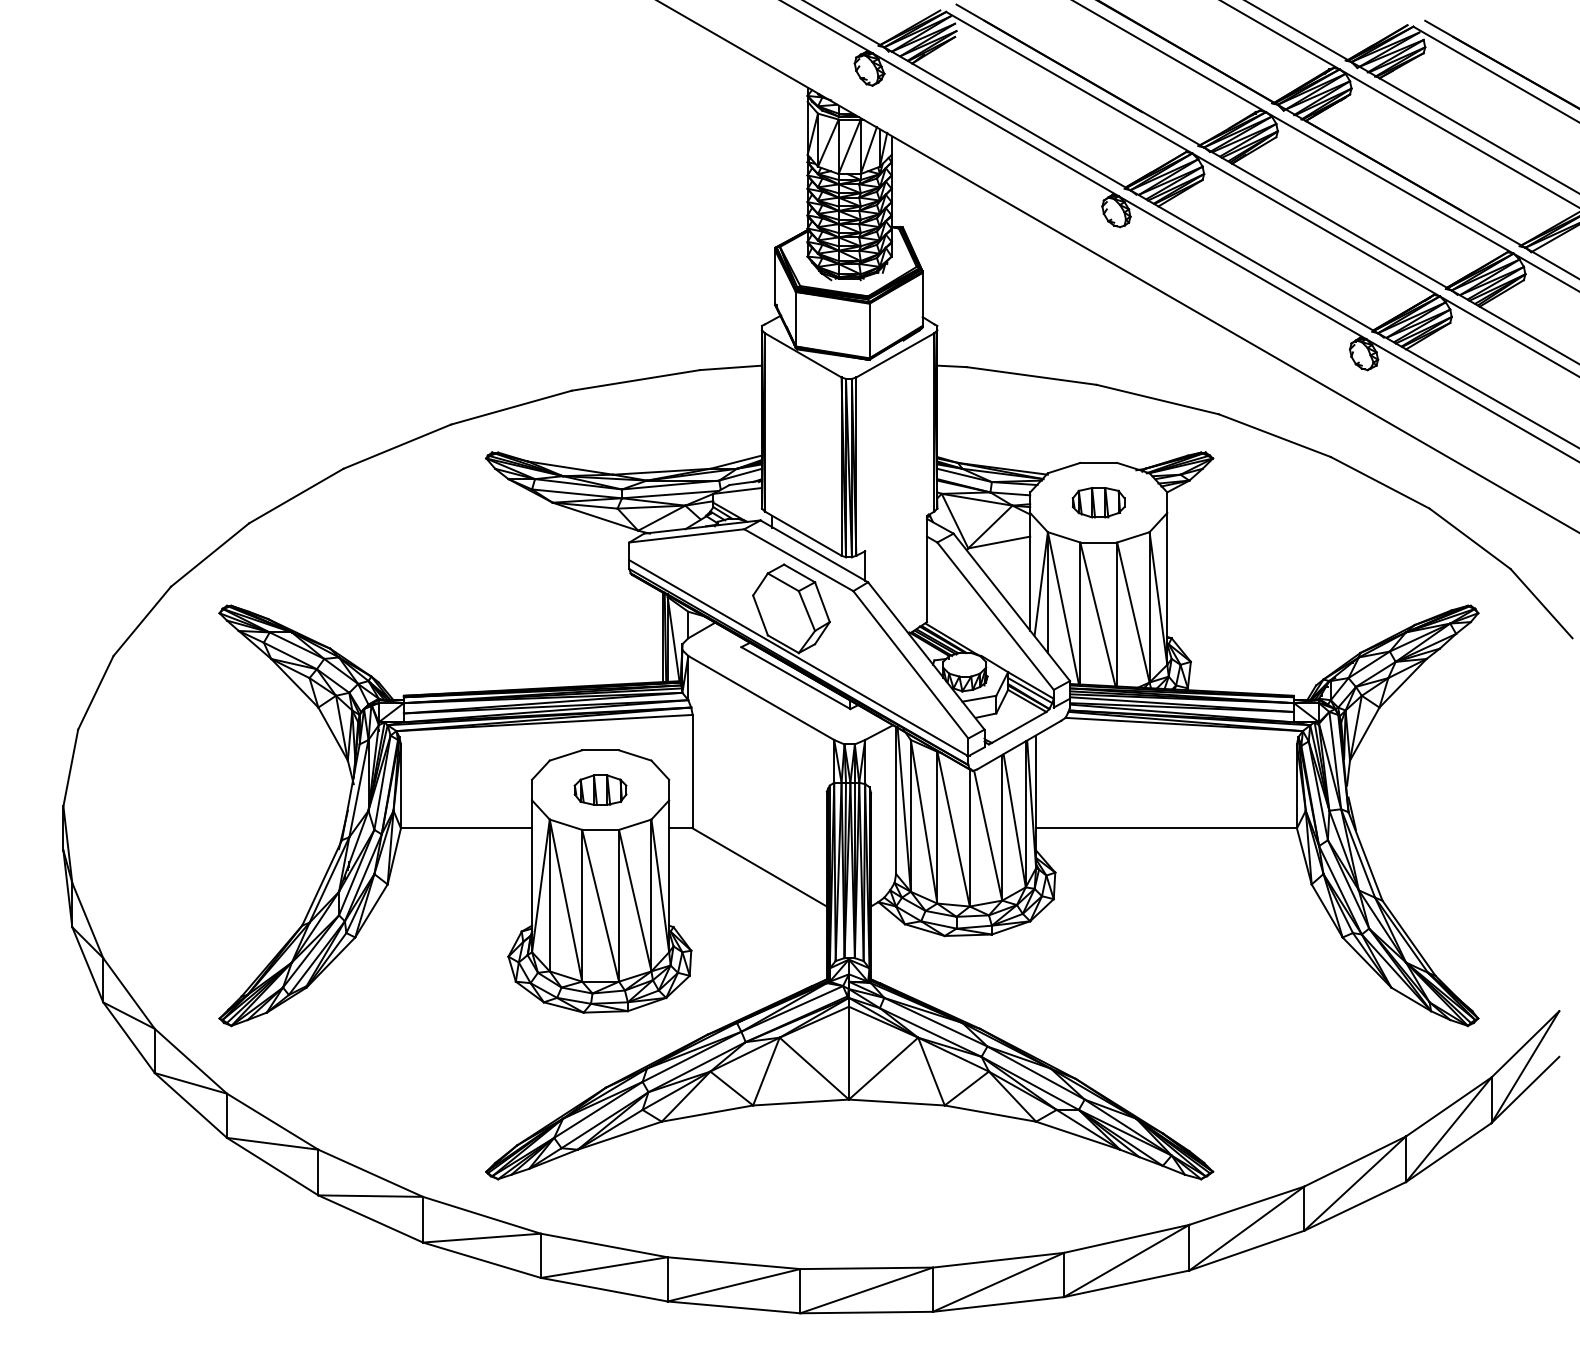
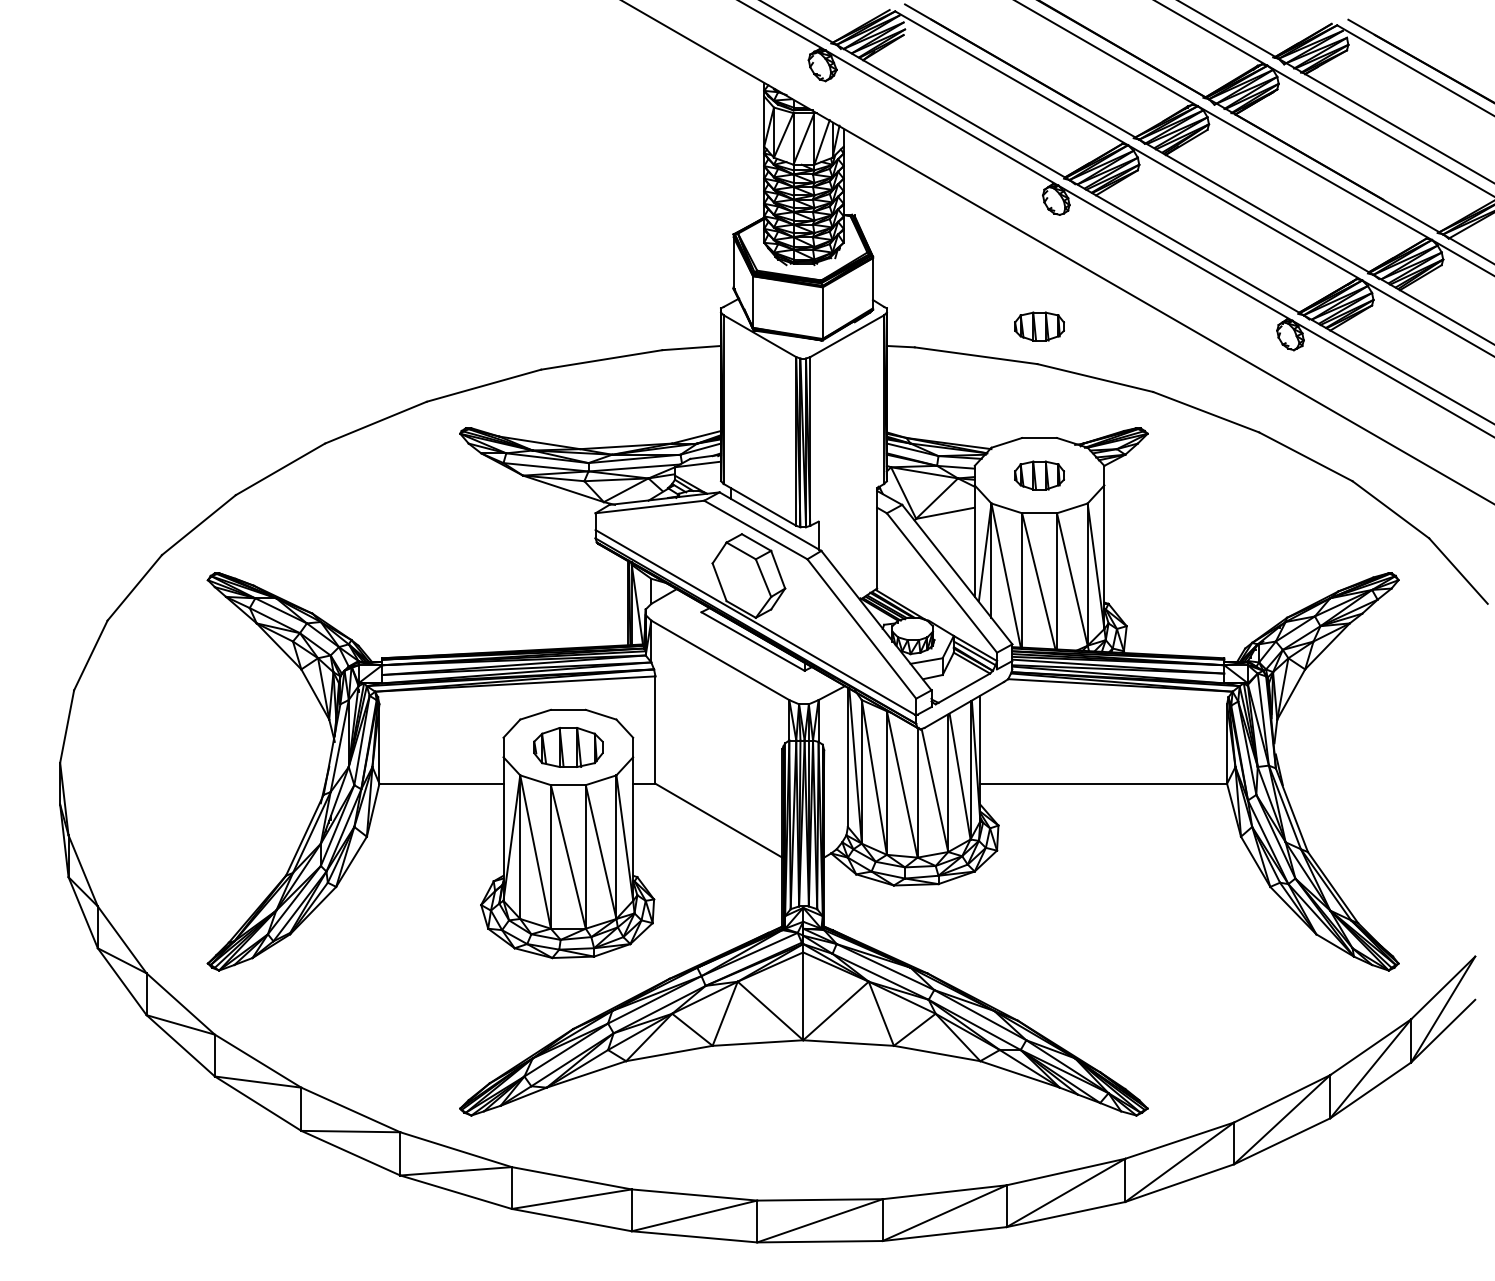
part: (1098, 345) -> (1039, 326), added
part: (599, 790) -> (567, 747), size x1.4

